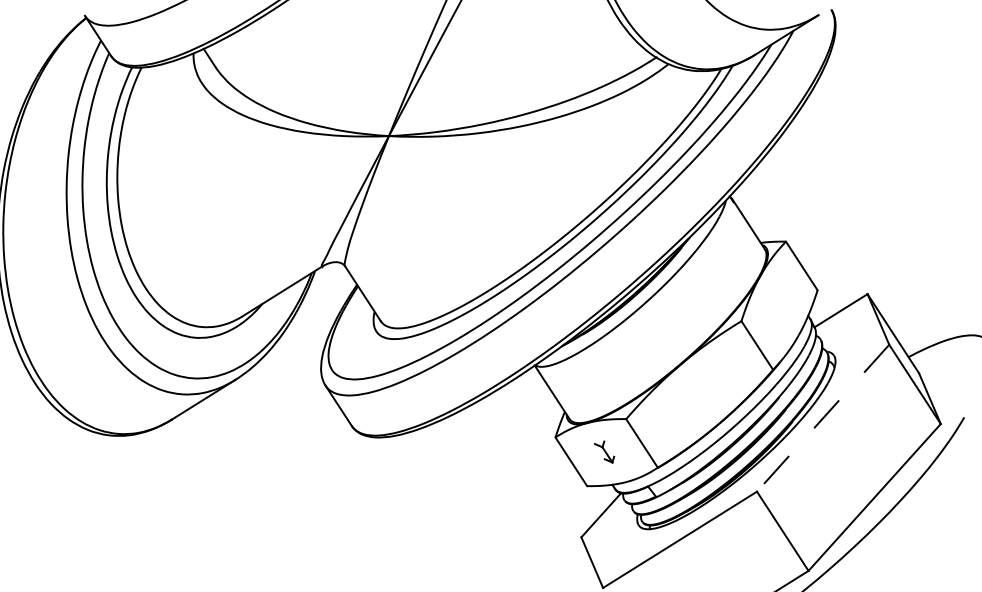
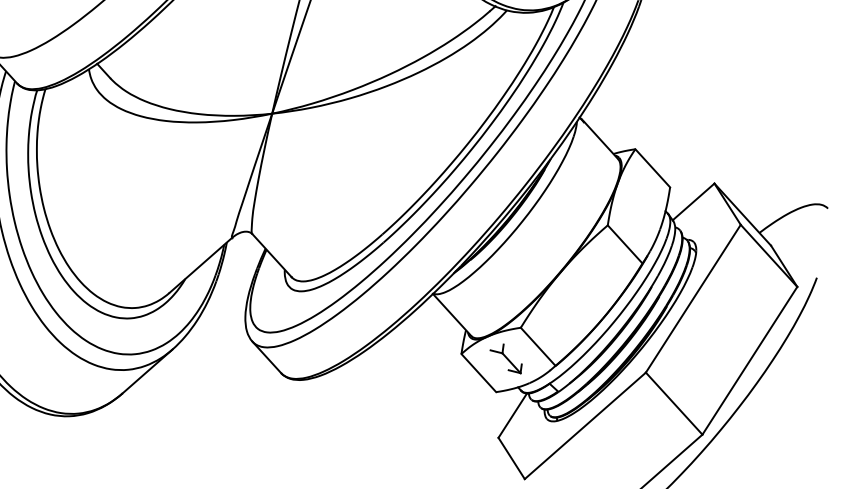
line: (823, 418) -> (693, 298), dashed -> solid
part: (604, 451) -> (506, 359), size x1.67

